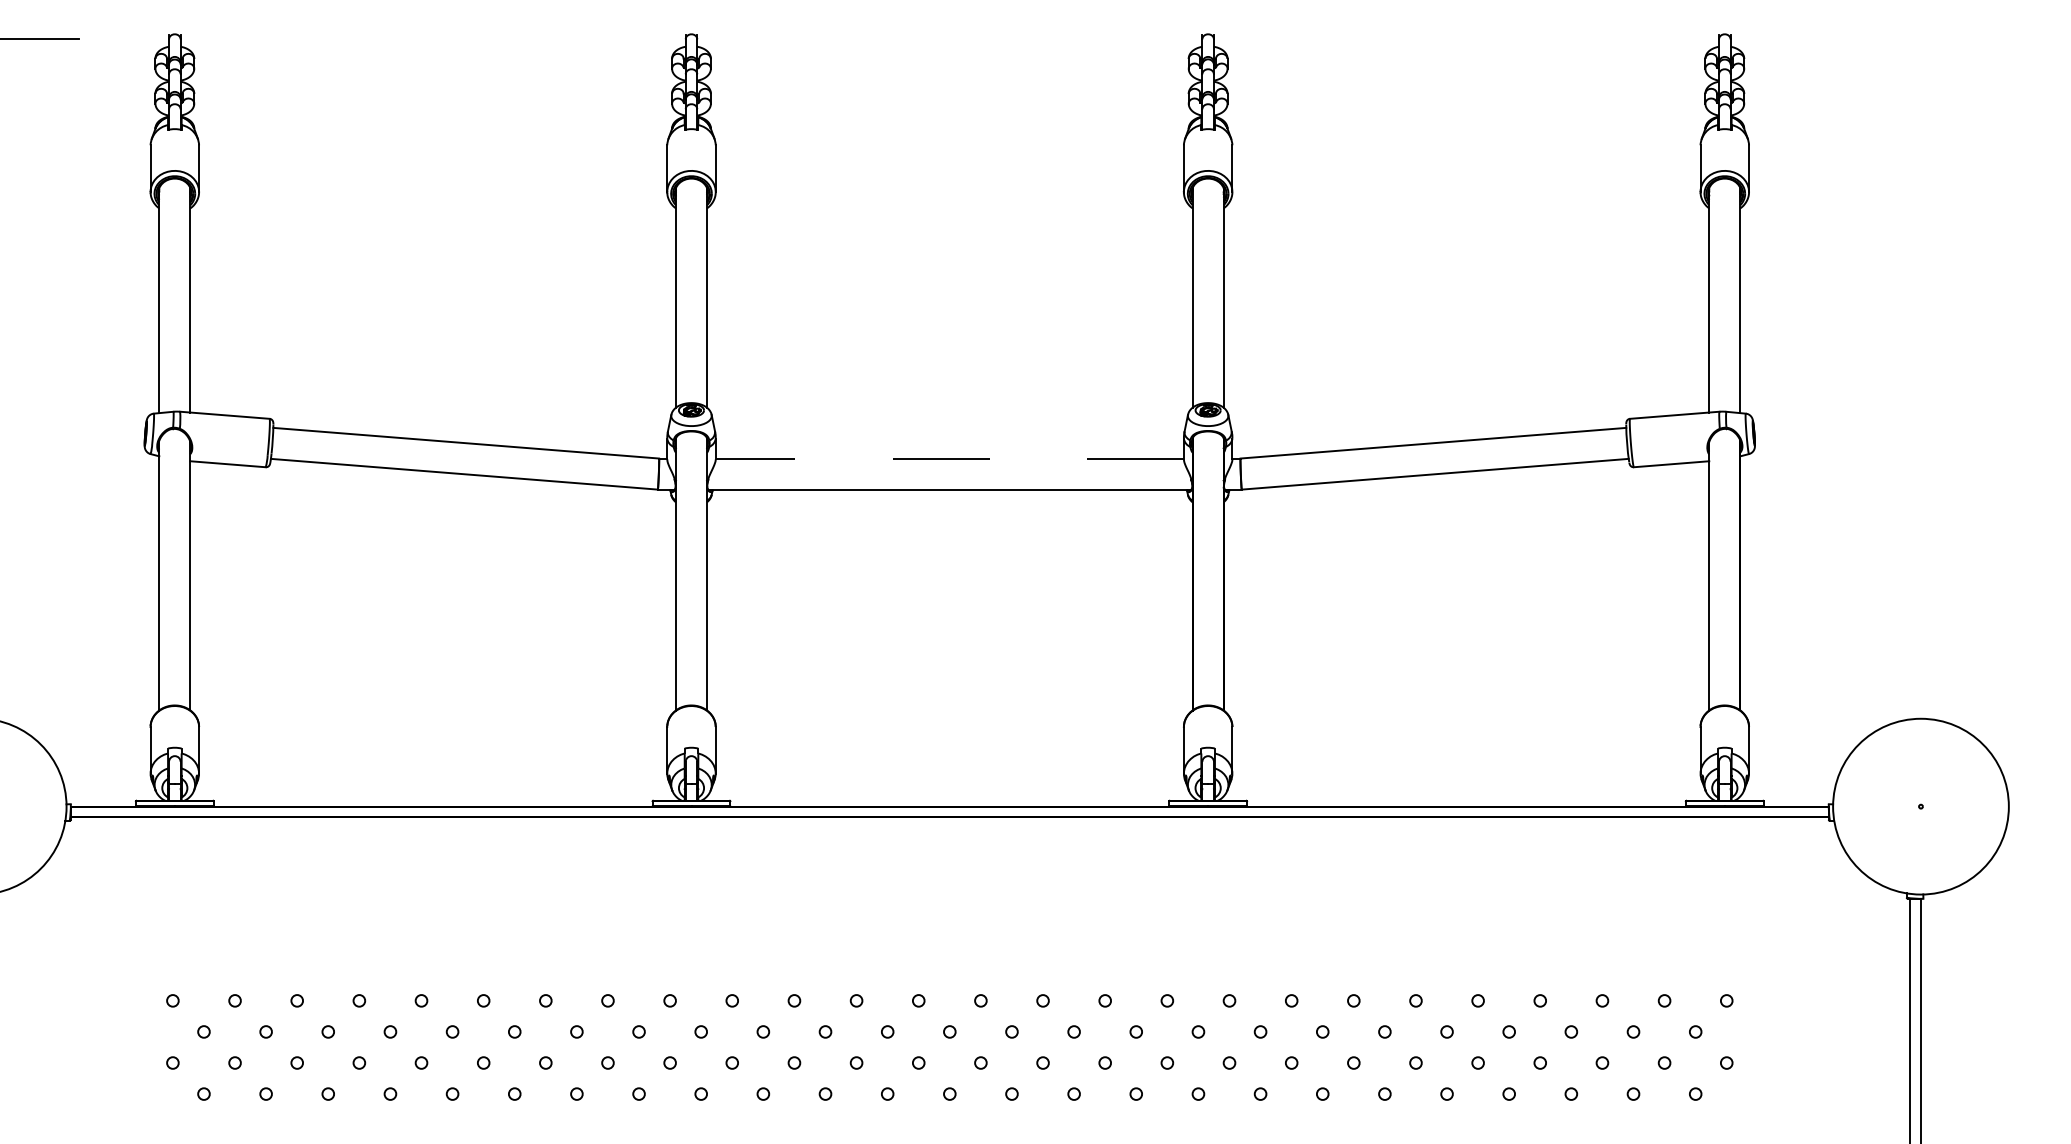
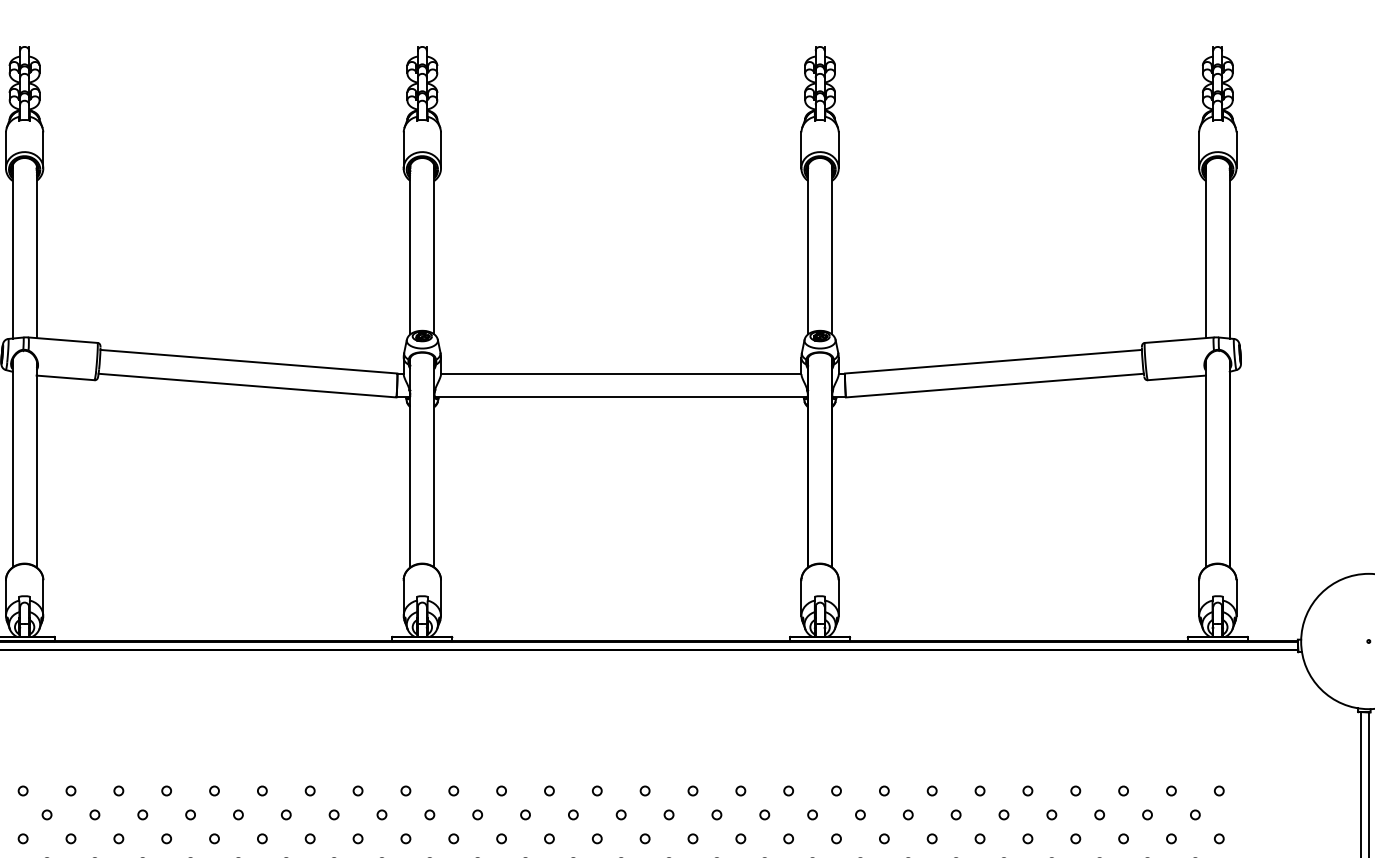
line: (949, 458) -> (620, 373), dashed -> solid

